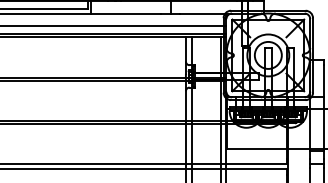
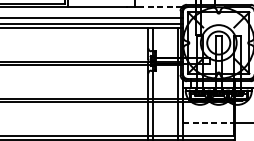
line: (202, 13) -> (162, 7), solid -> dashed
line: (256, 149) -> (208, 123), solid -> dashed

